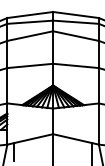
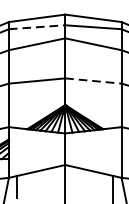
line: (30, 22) -> (37, 27), solid -> dashed
line: (76, 65) -> (94, 80), solid -> dashed

